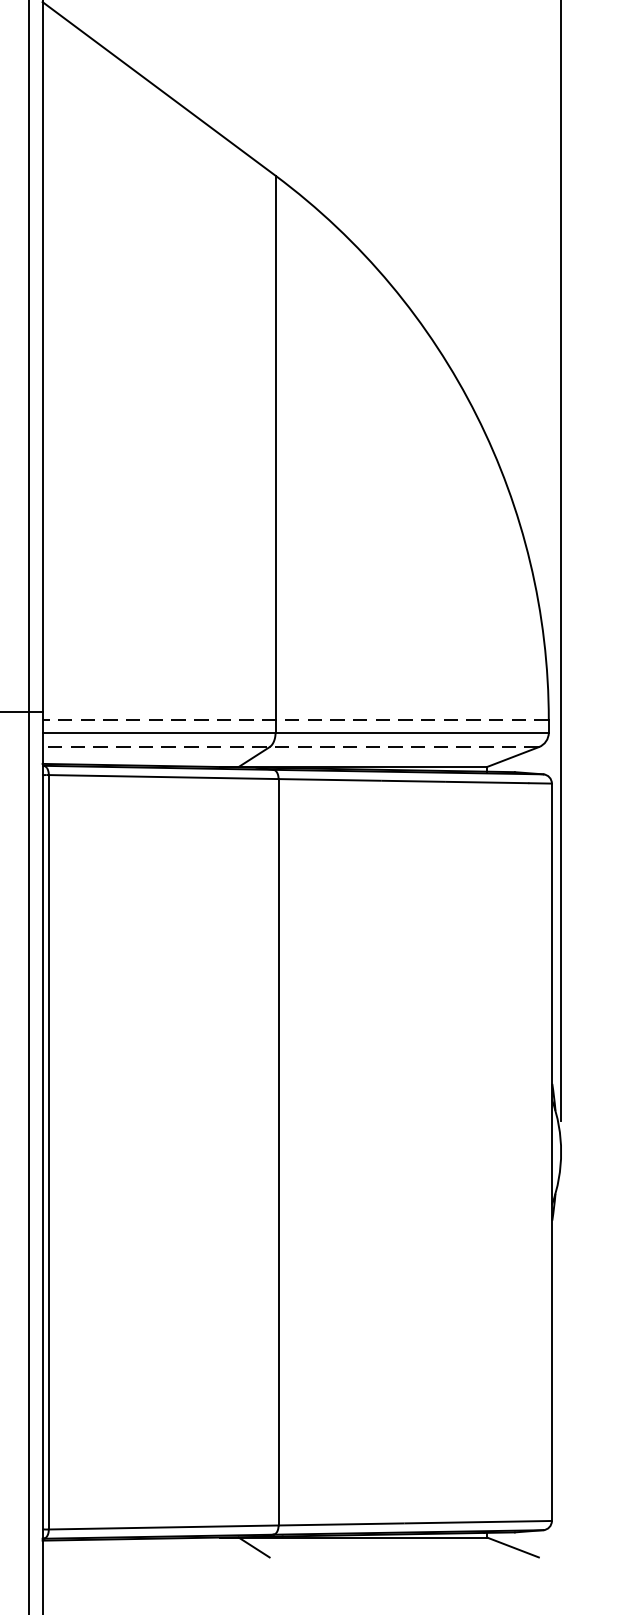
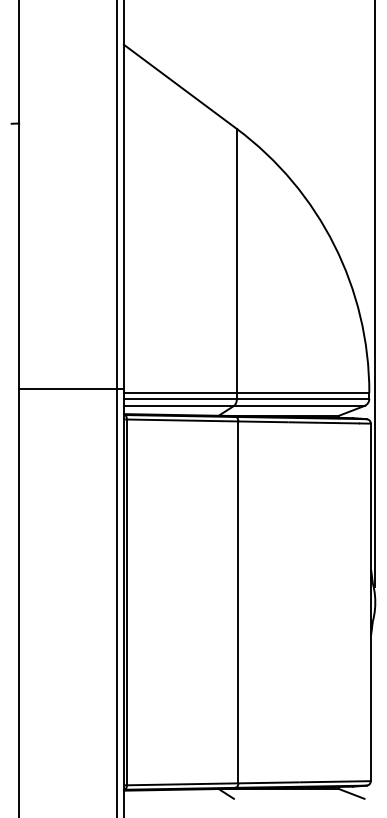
line: (295, 719) -> (246, 392), dashed -> solid
line: (289, 746) -> (243, 405), dashed -> solid

